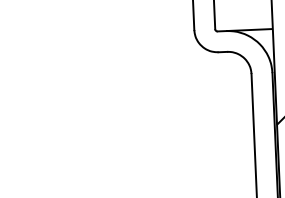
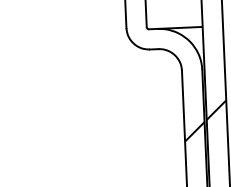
hatch: (264, 137) -> (194, 132), added

